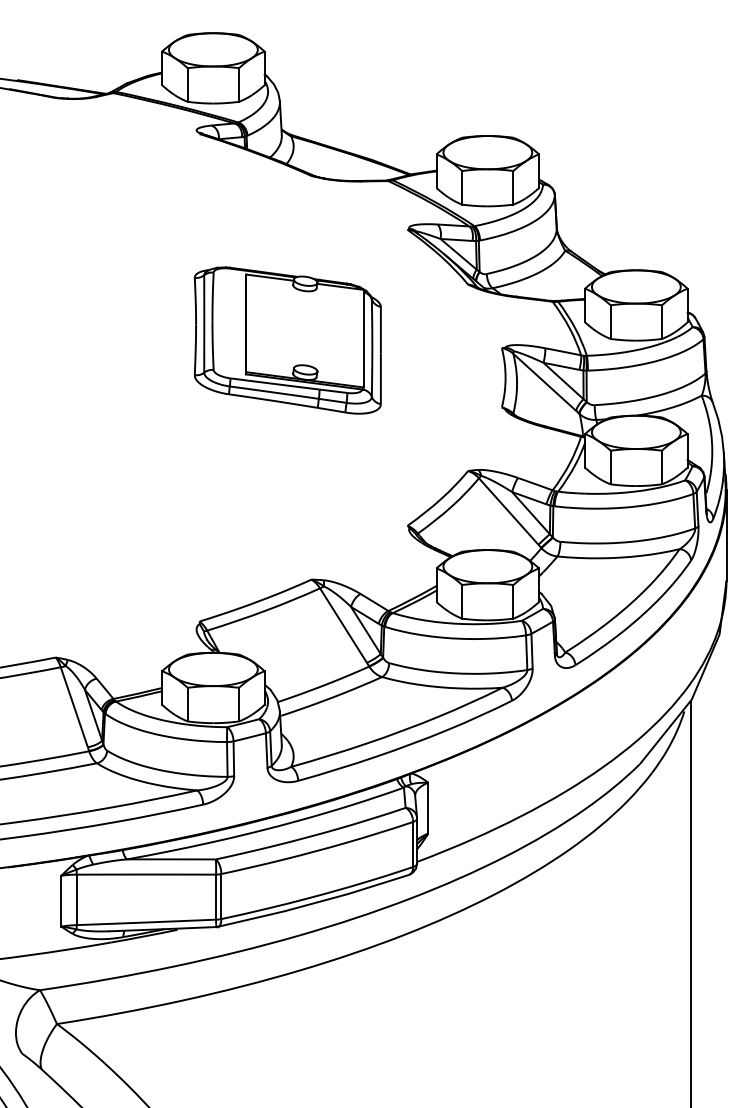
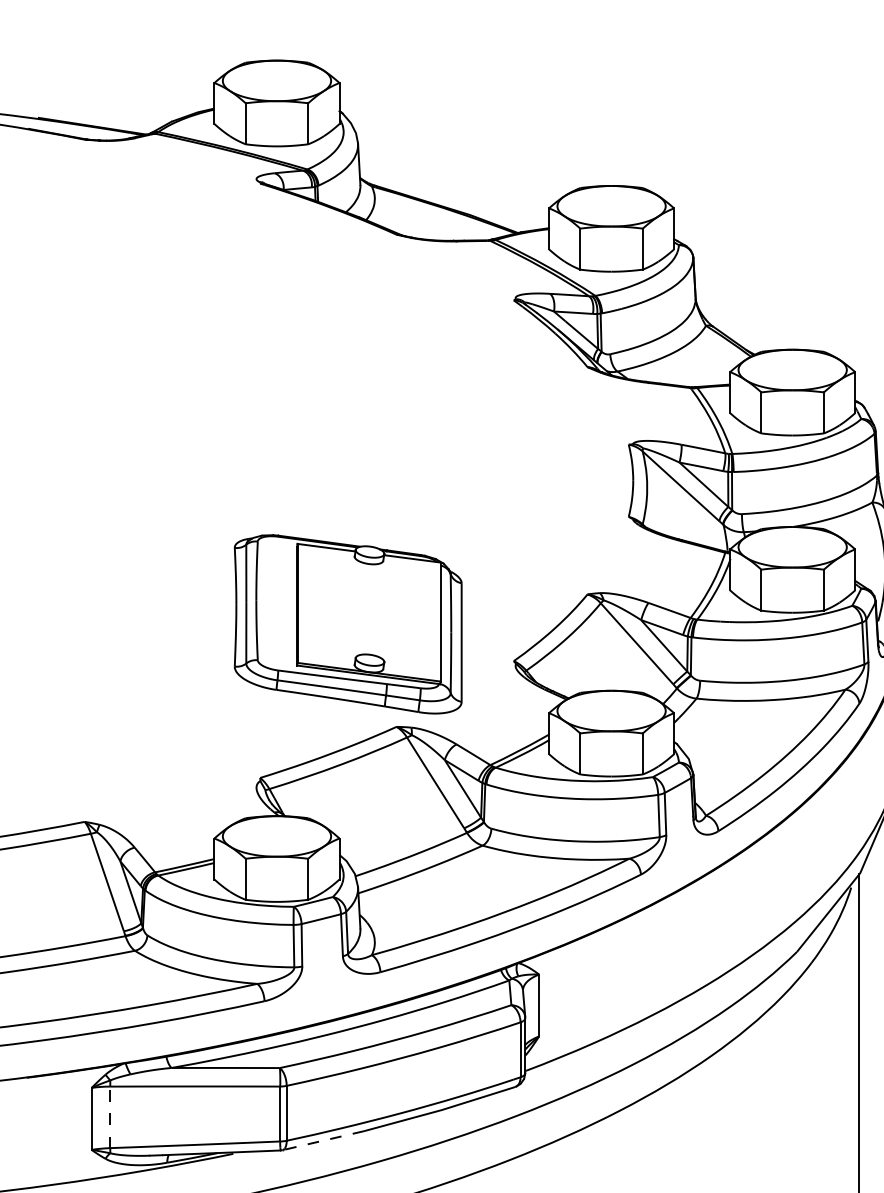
part: (287, 340) -> (347, 624), moved
line: (76, 899) -> (110, 1116), solid -> dashed
line: (250, 919) -> (322, 1141), solid -> dashed

